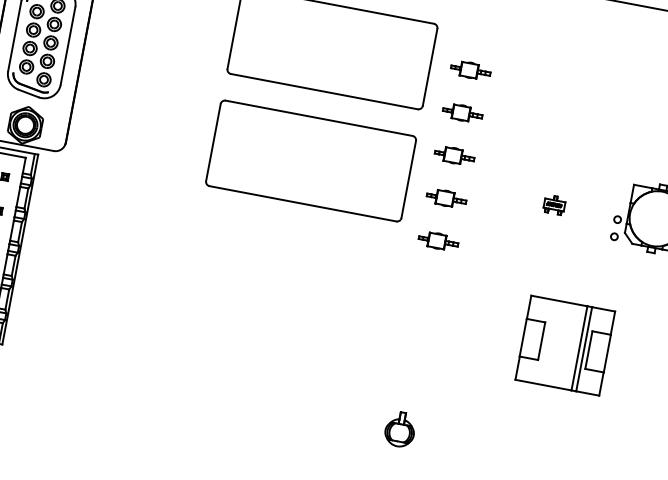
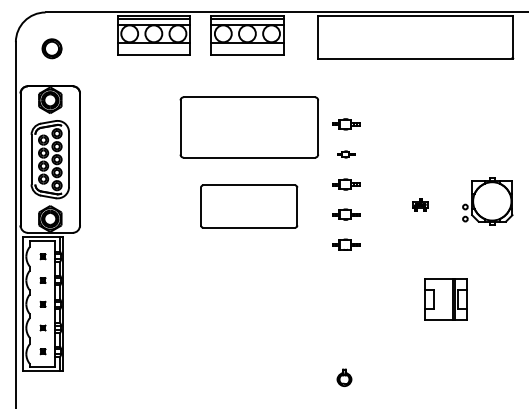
part: (463, 113) -> (346, 154), size x0.6
part: (310, 160) -> (248, 206), size x0.7
part: (564, 345) -> (445, 299), size x0.7
part: (400, 429) -> (344, 377), size x0.7

